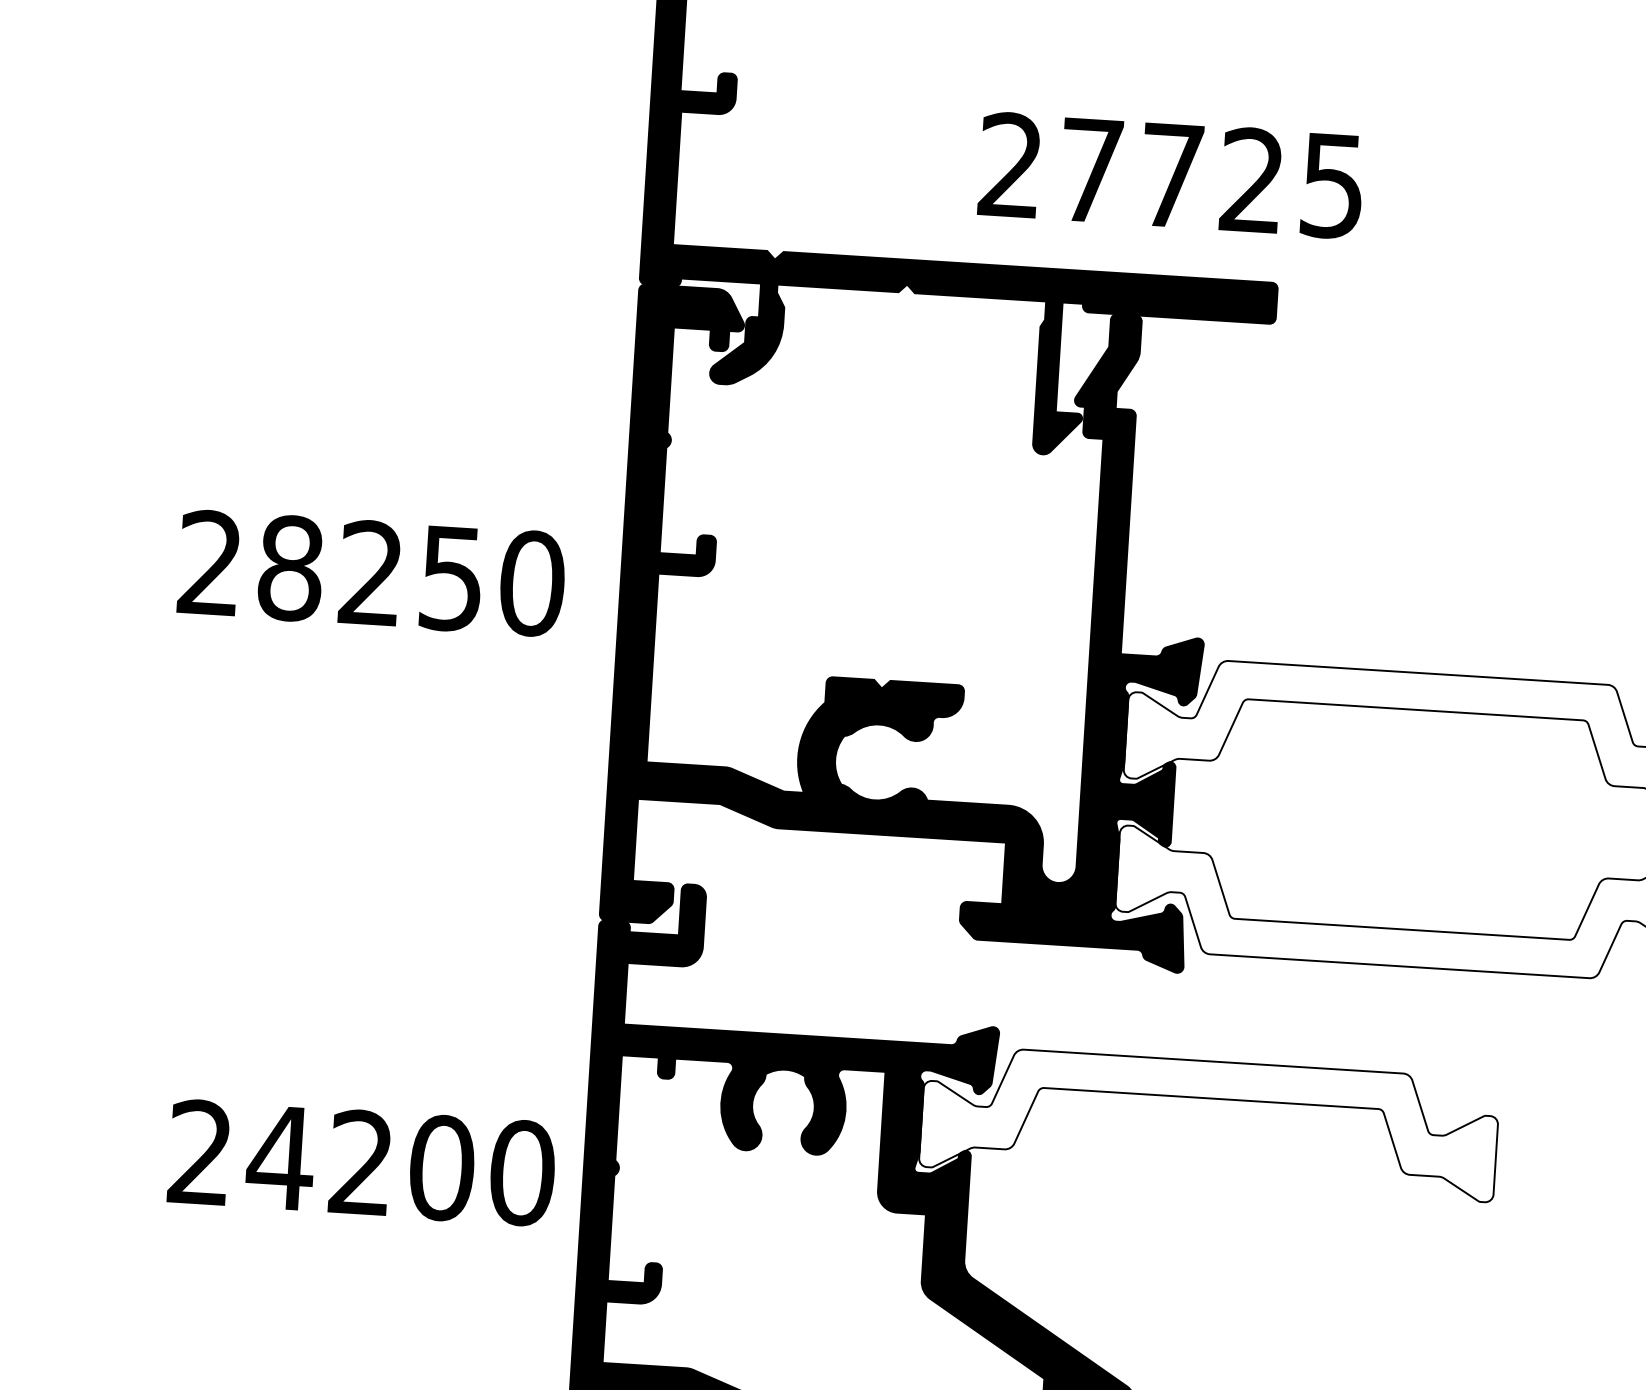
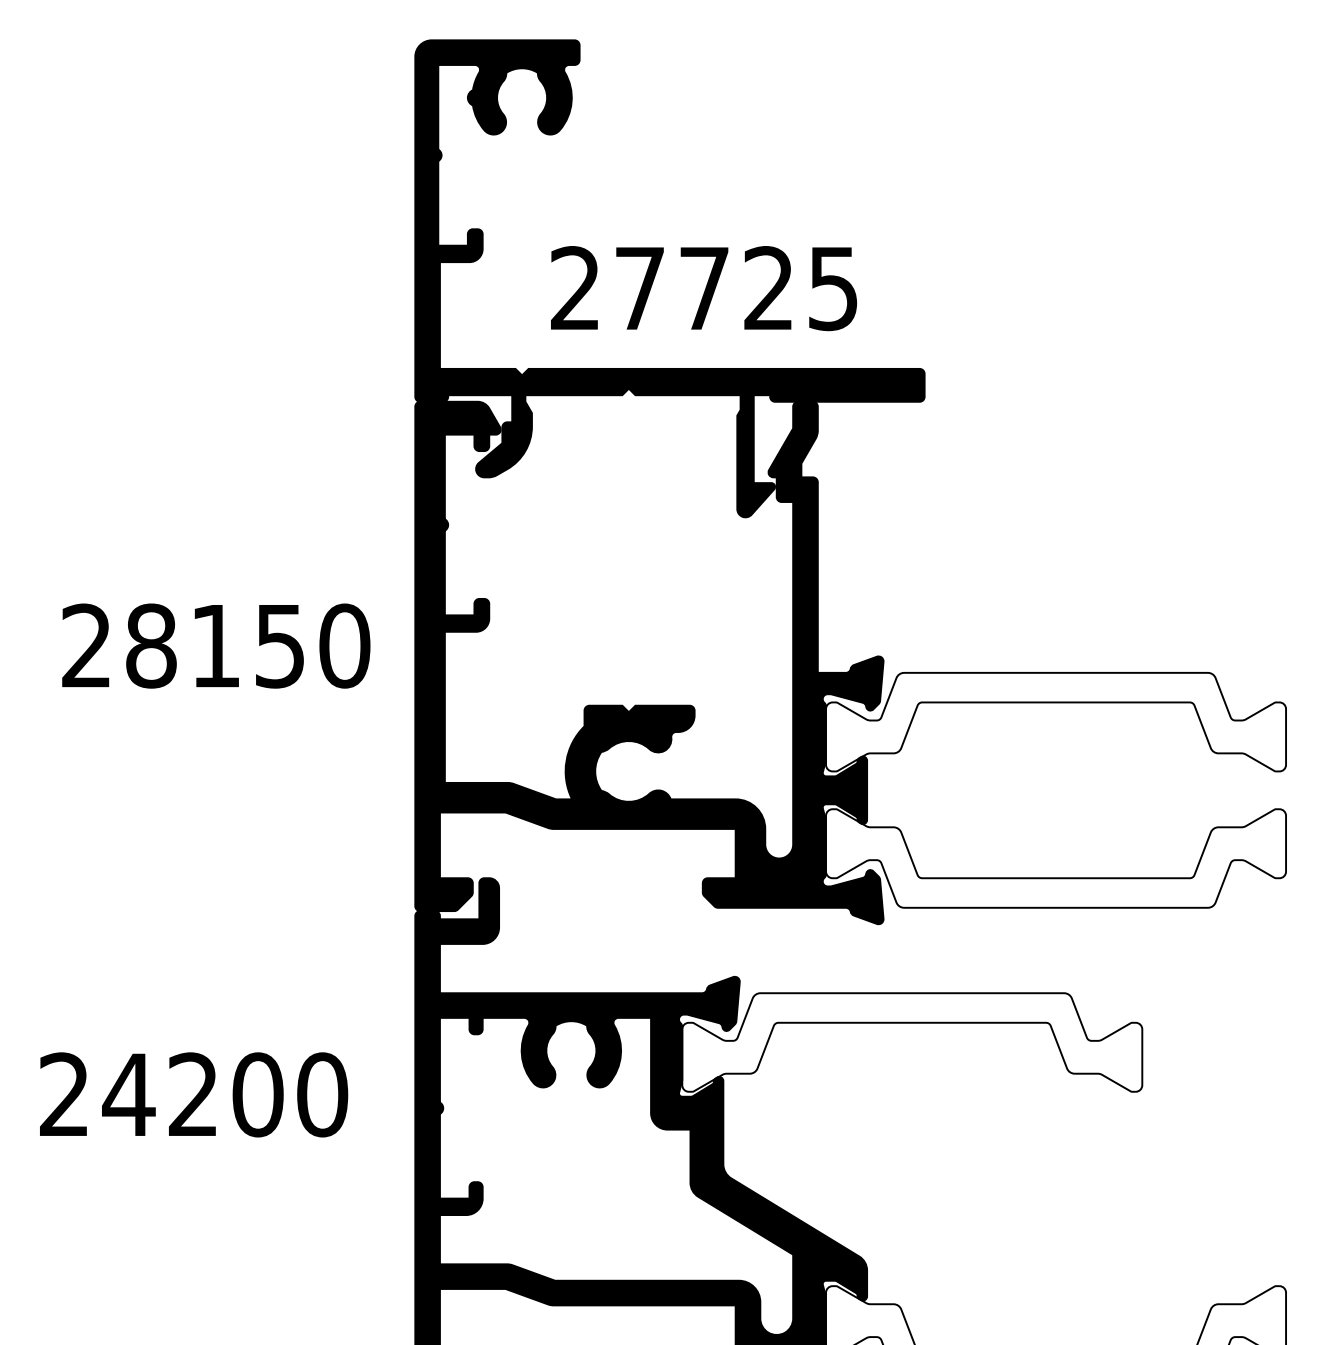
text: (1170, 175) -> (703, 288), moved
text: (369, 572) -> (214, 645), 28250 -> 28150
text: (362, 1162) -> (194, 1094), moved

